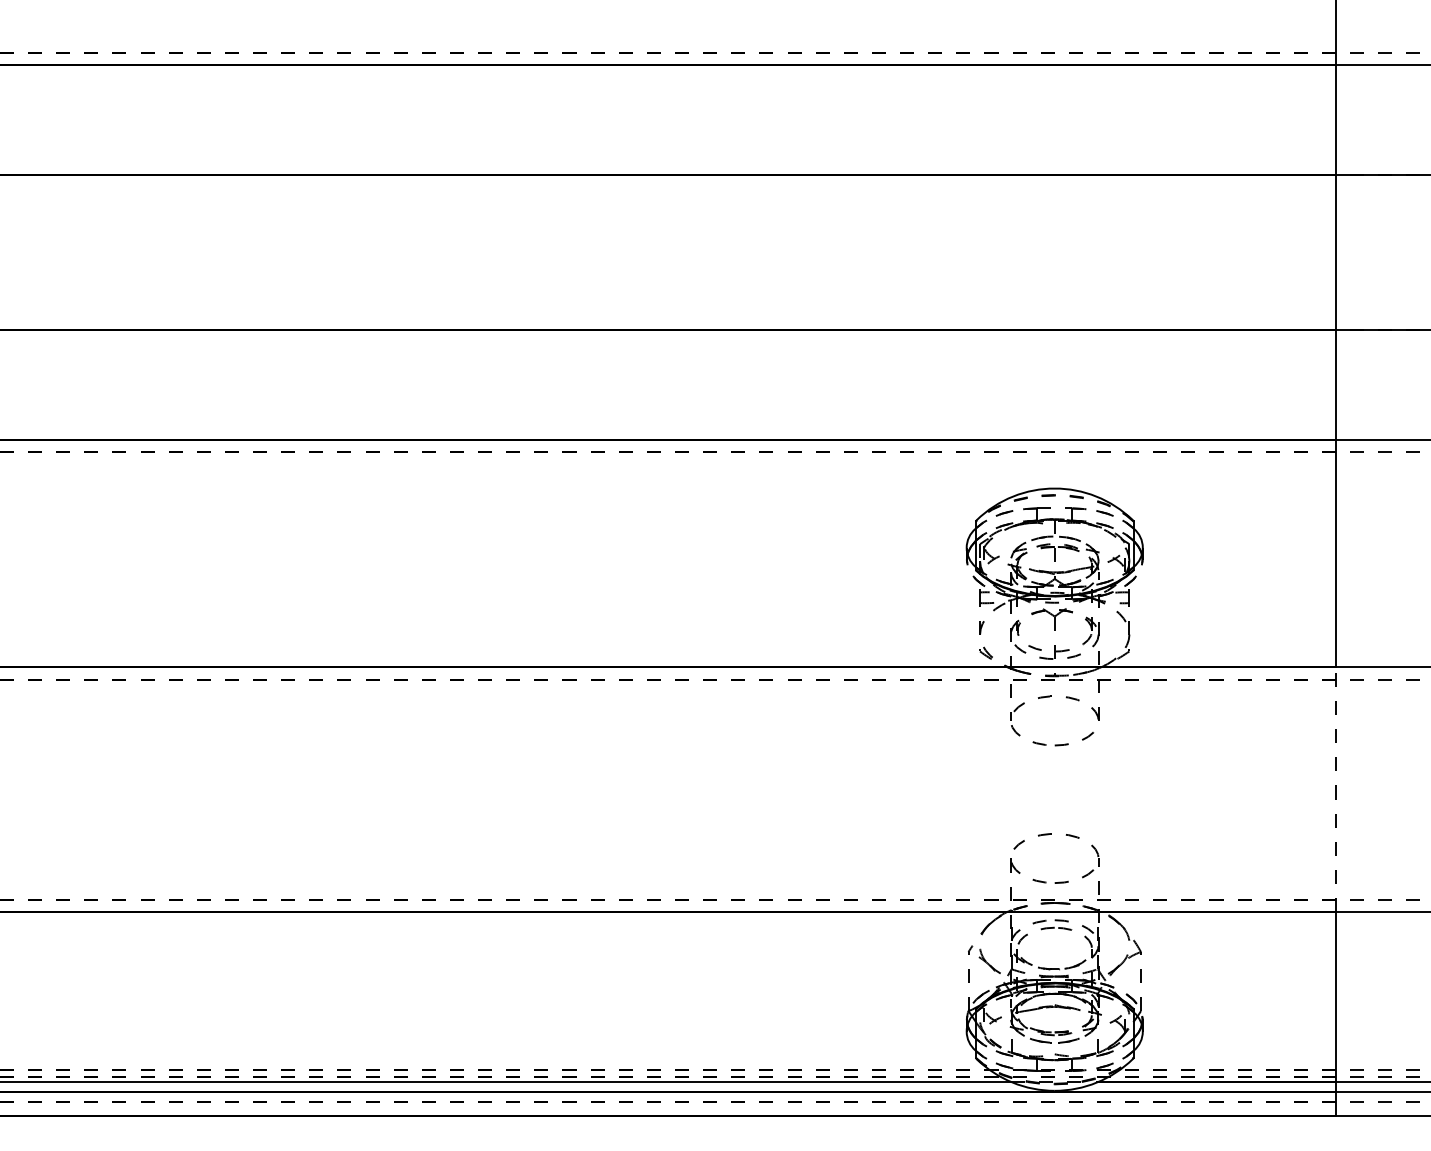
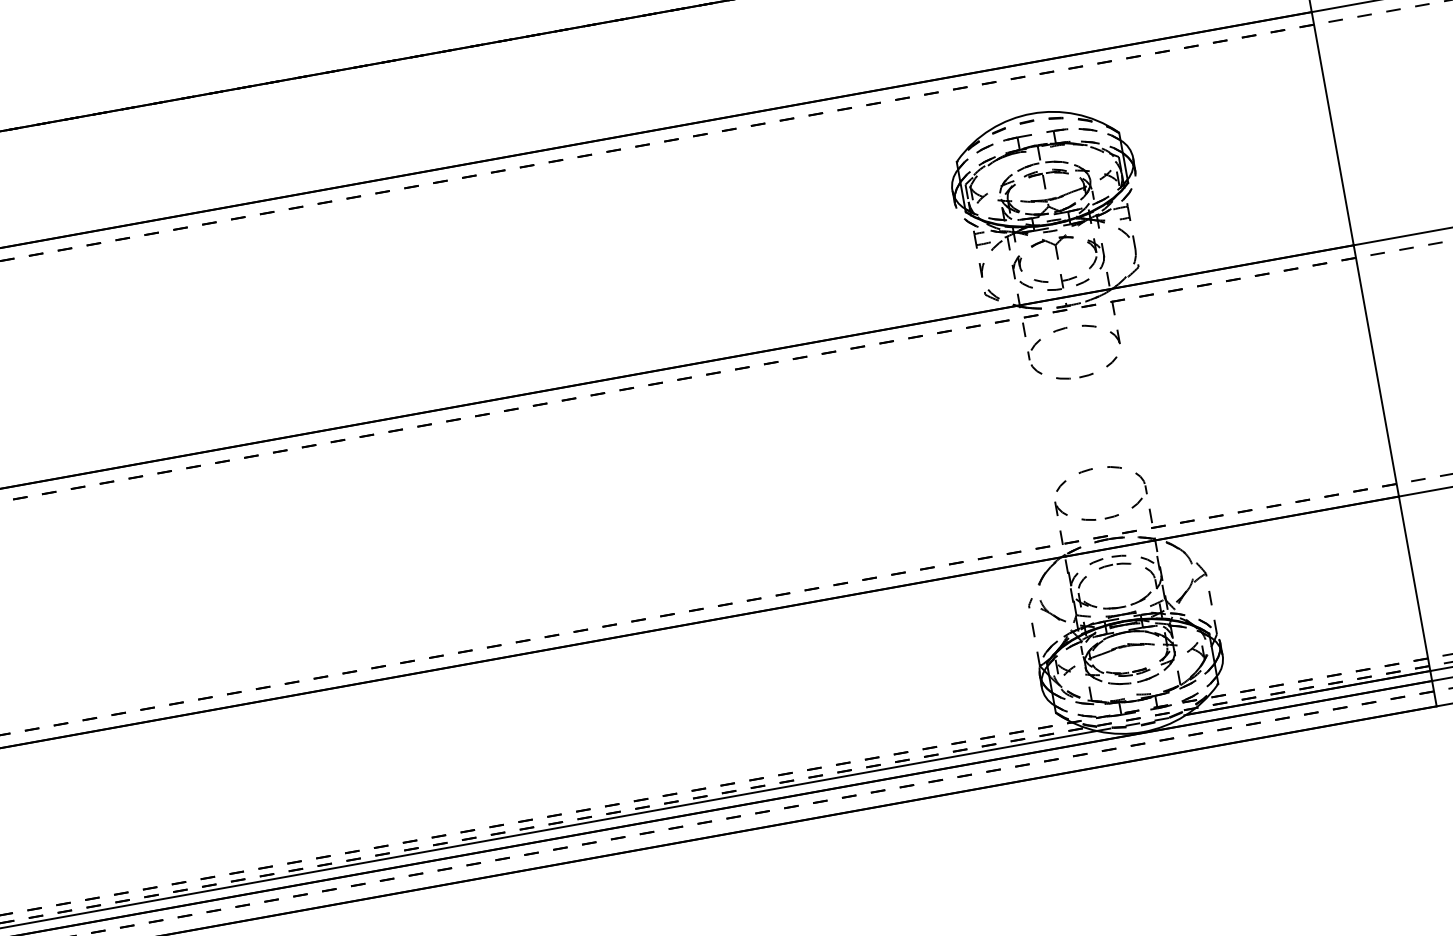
line: (1336, 789) -> (1376, 370), dashed -> solid

